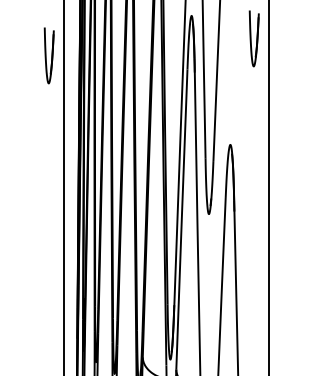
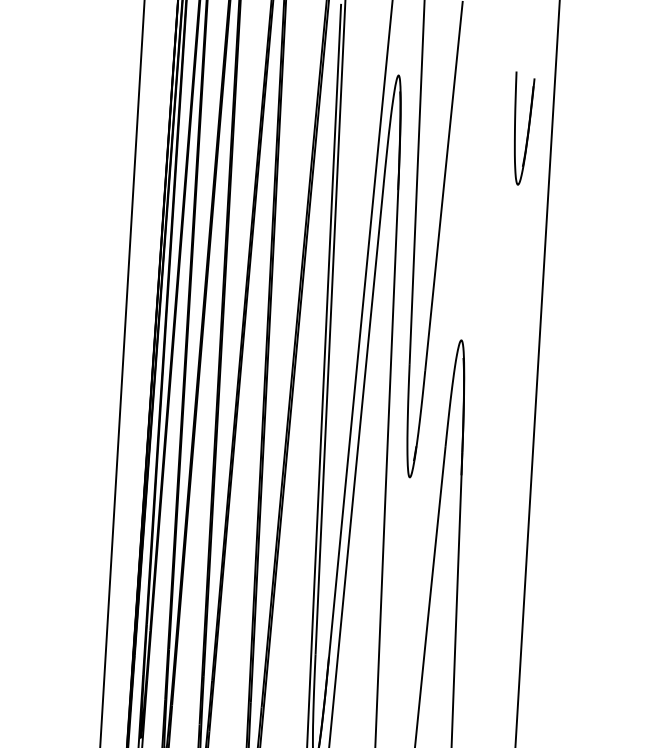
part: (48, 55) -> (105, 138), removed

